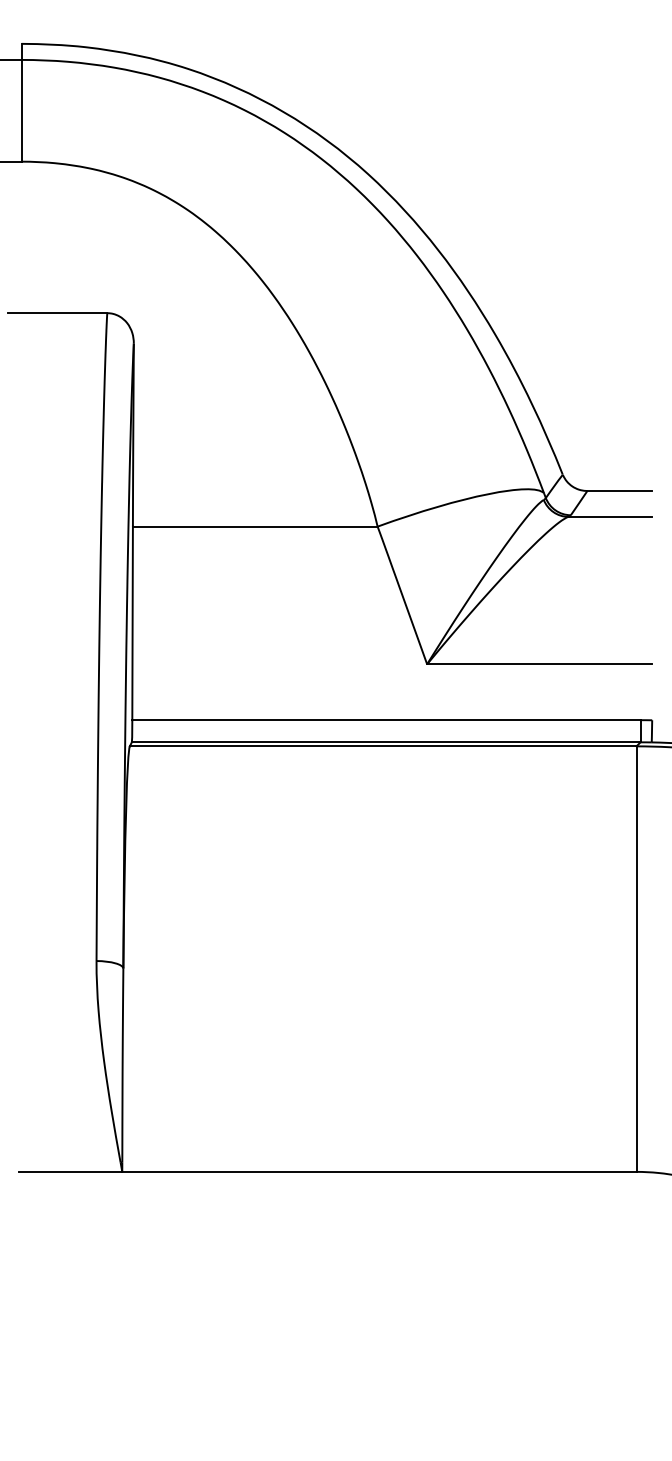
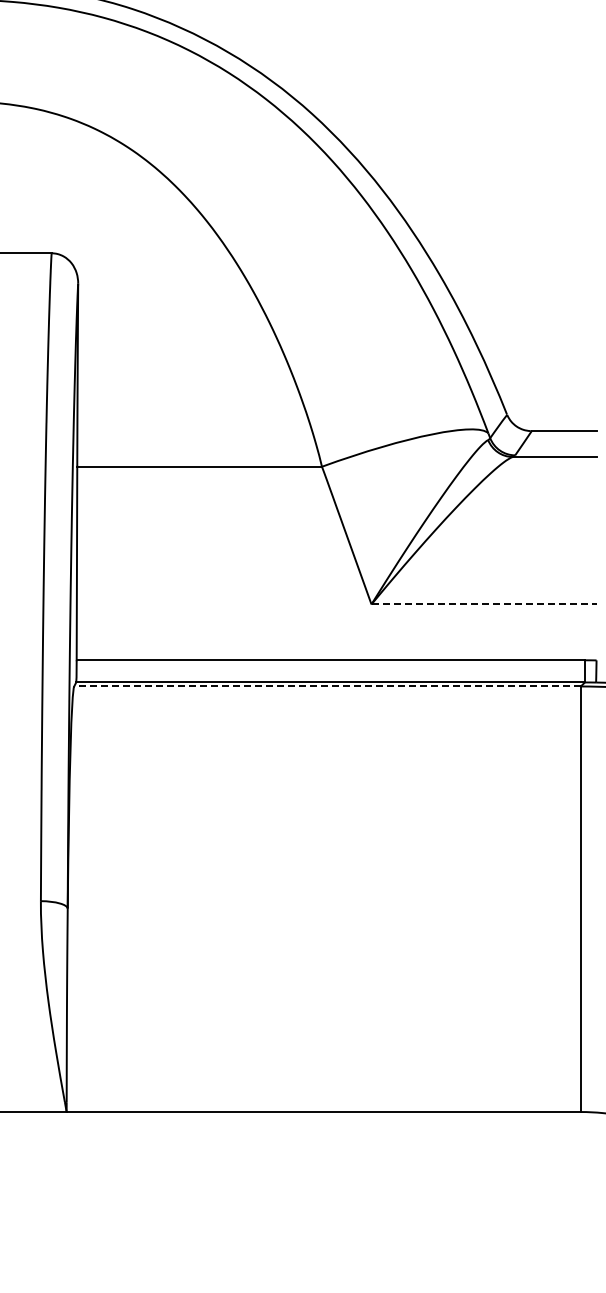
line: (539, 664) -> (483, 604), solid -> dashed
line: (382, 746) -> (326, 686), solid -> dashed

